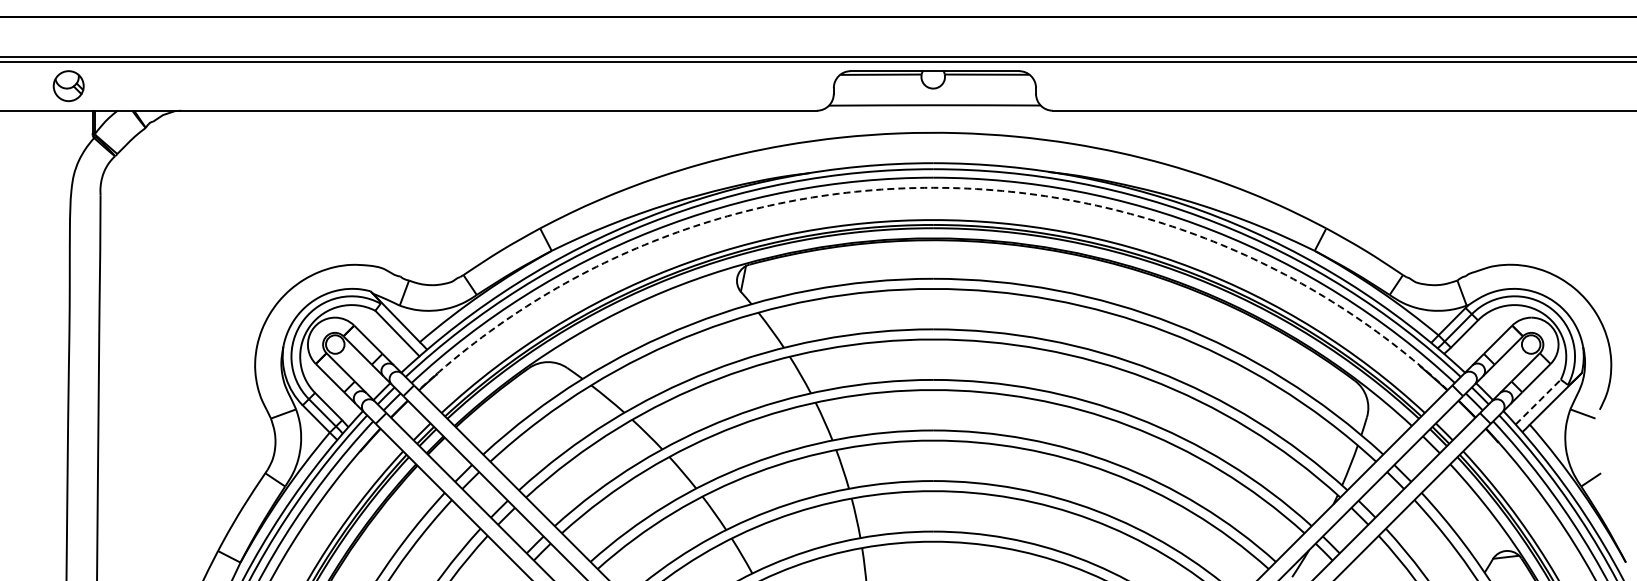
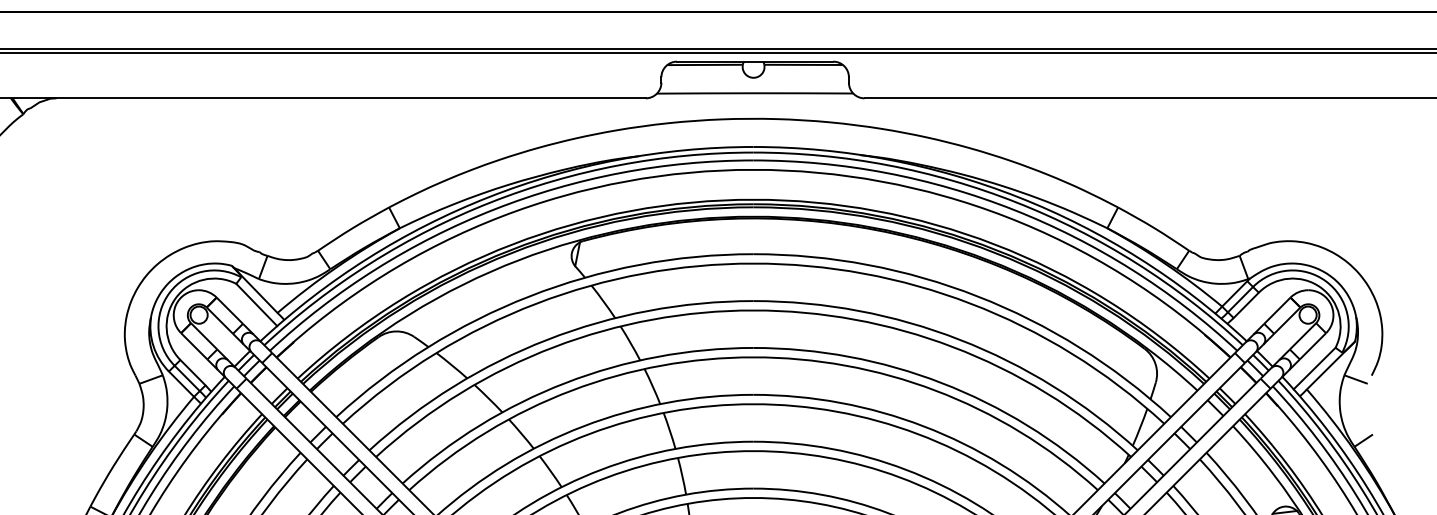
arc: (933, 187) -> (753, 169), dashed -> solid
line: (1538, 402) -> (1314, 368), dashed -> solid

